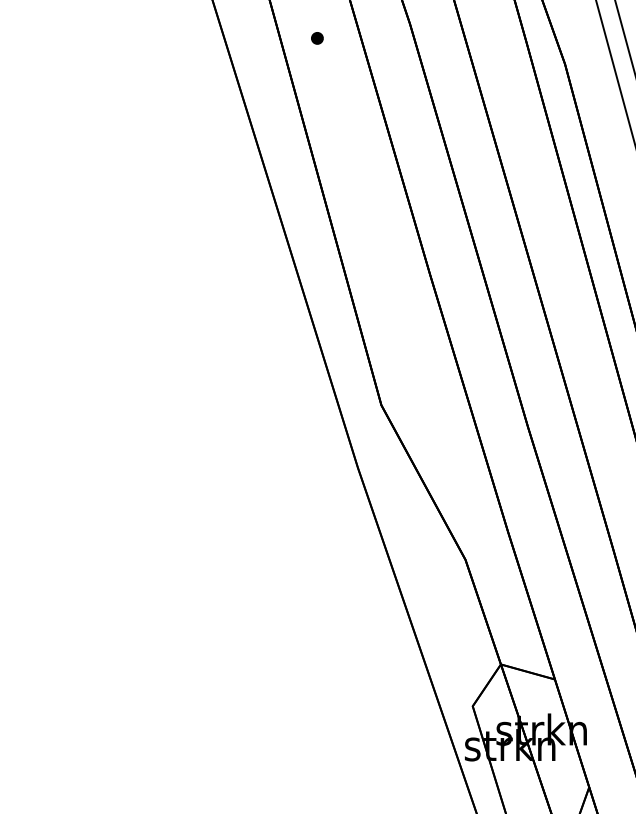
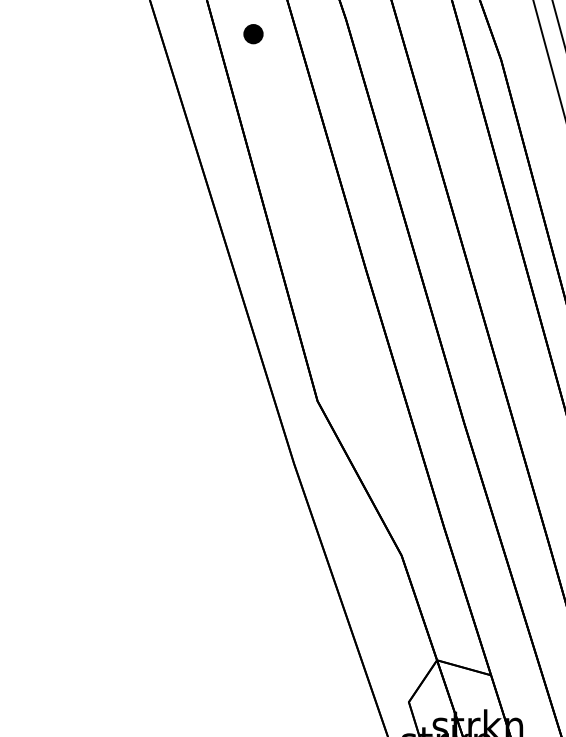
part: (317, 38) -> (253, 34), size x1.67

